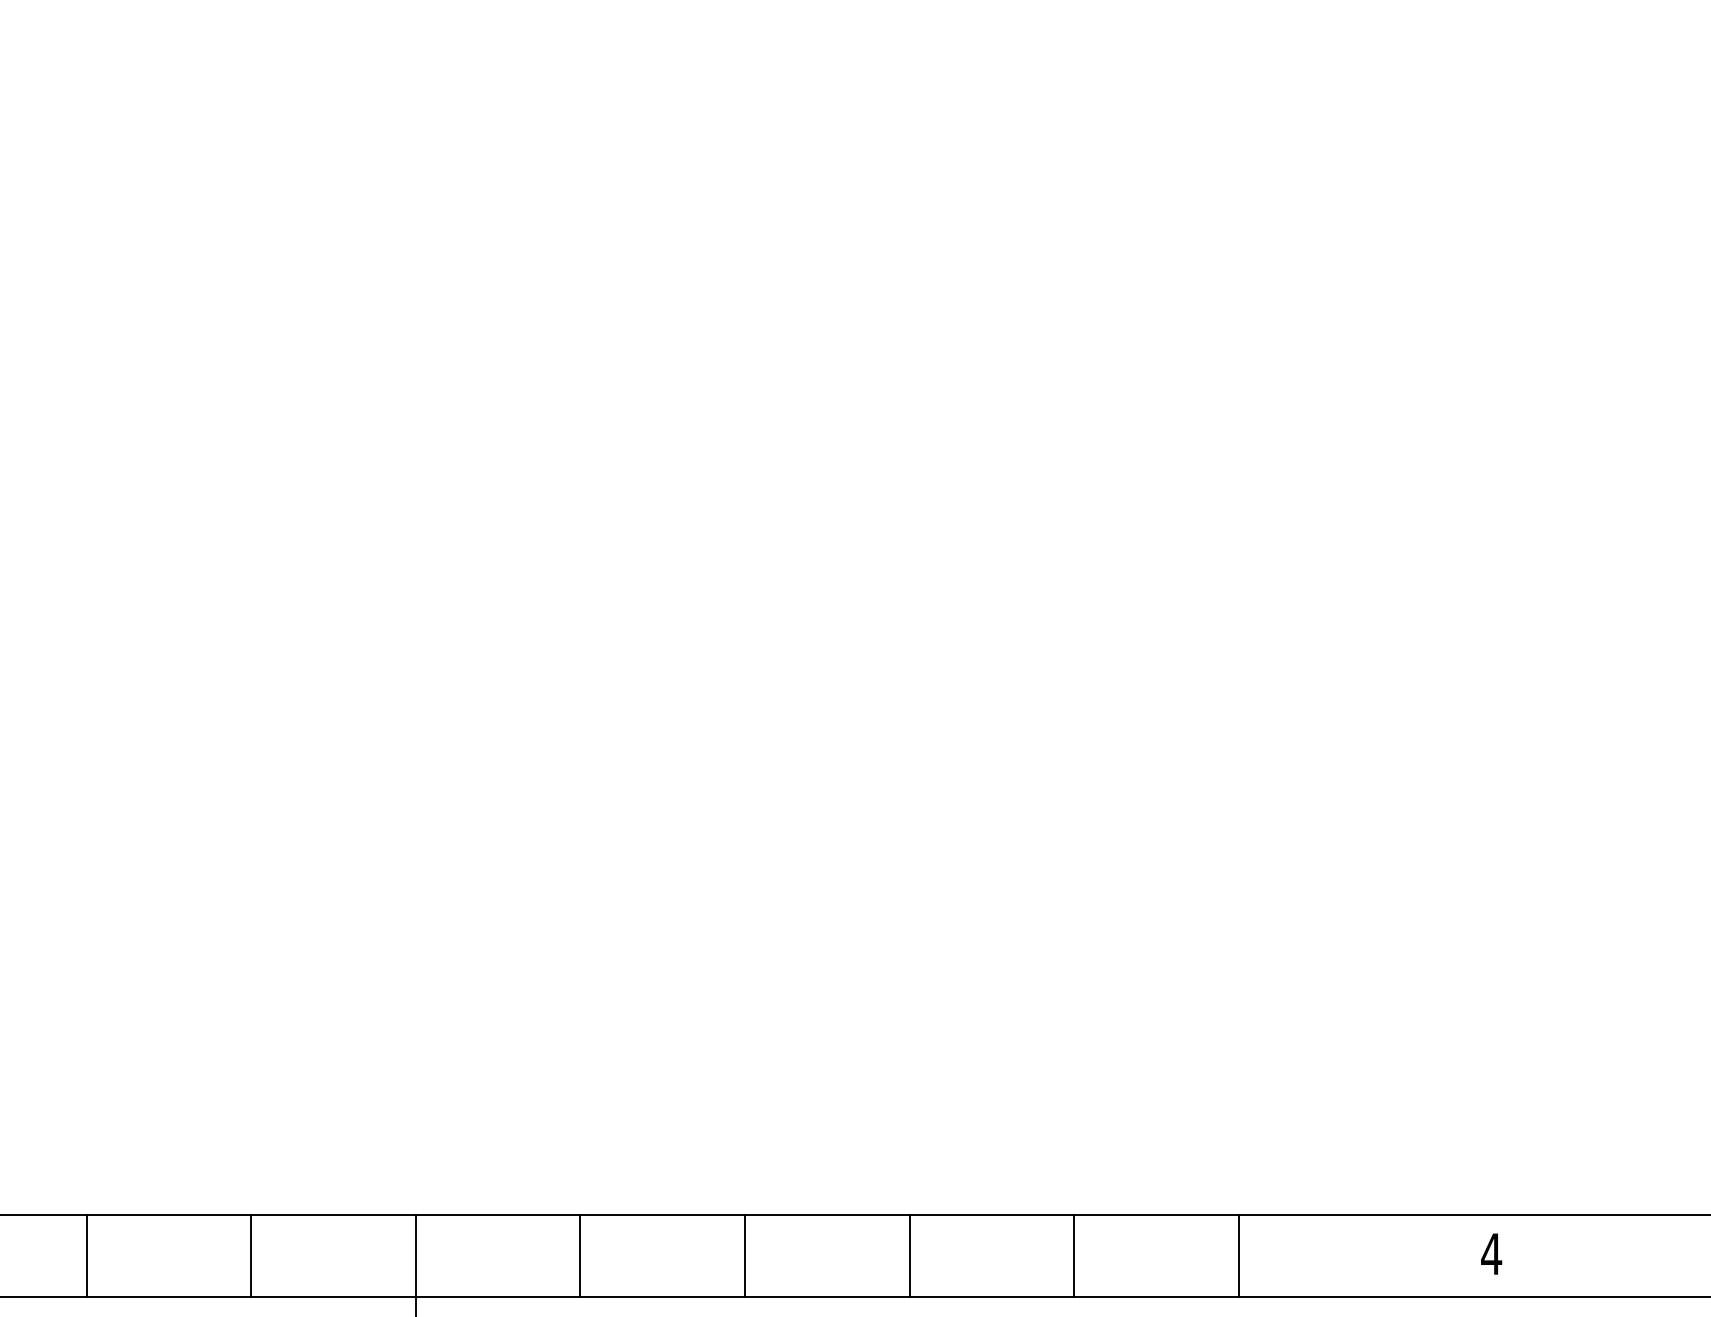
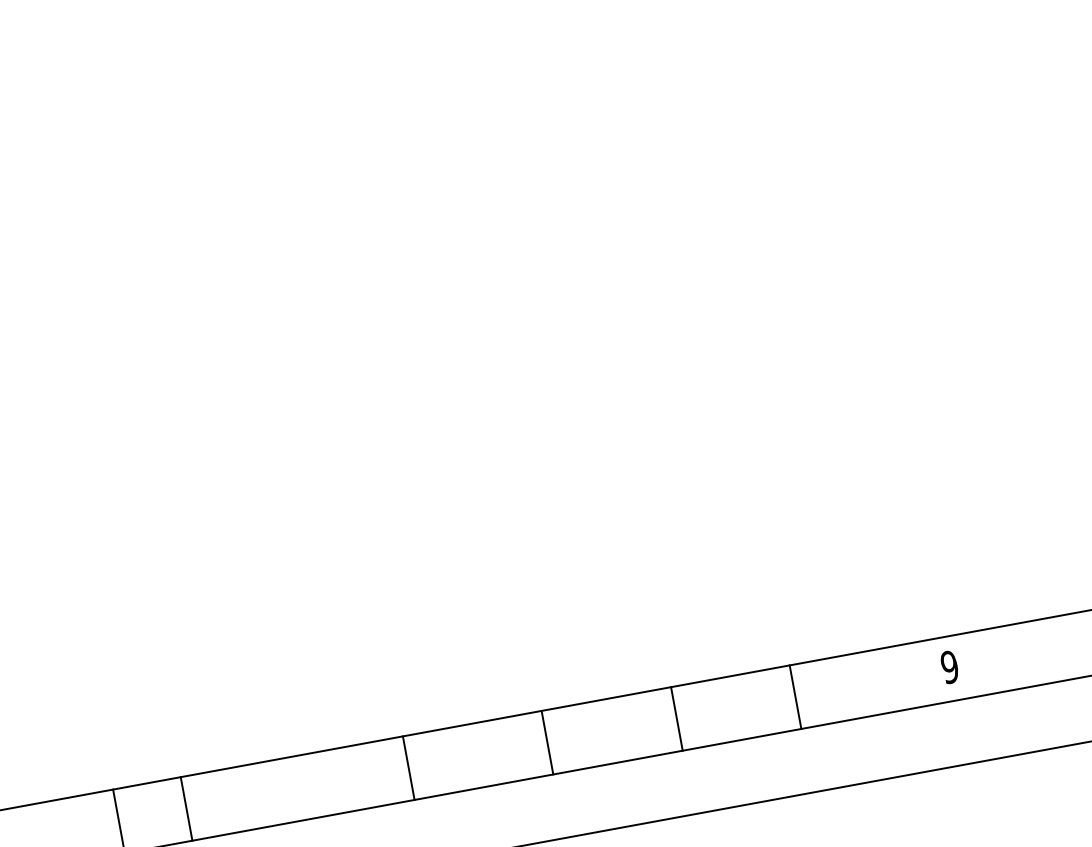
text: (1491, 1253) -> (949, 666), 4 -> 9
line: (580, 1255) -> (186, 808), moved
line: (744, 1255) -> (408, 767), moved
line: (909, 1255) -> (547, 742), moved
line: (1074, 1255) -> (677, 718), moved
line: (1238, 1255) -> (795, 696), moved

